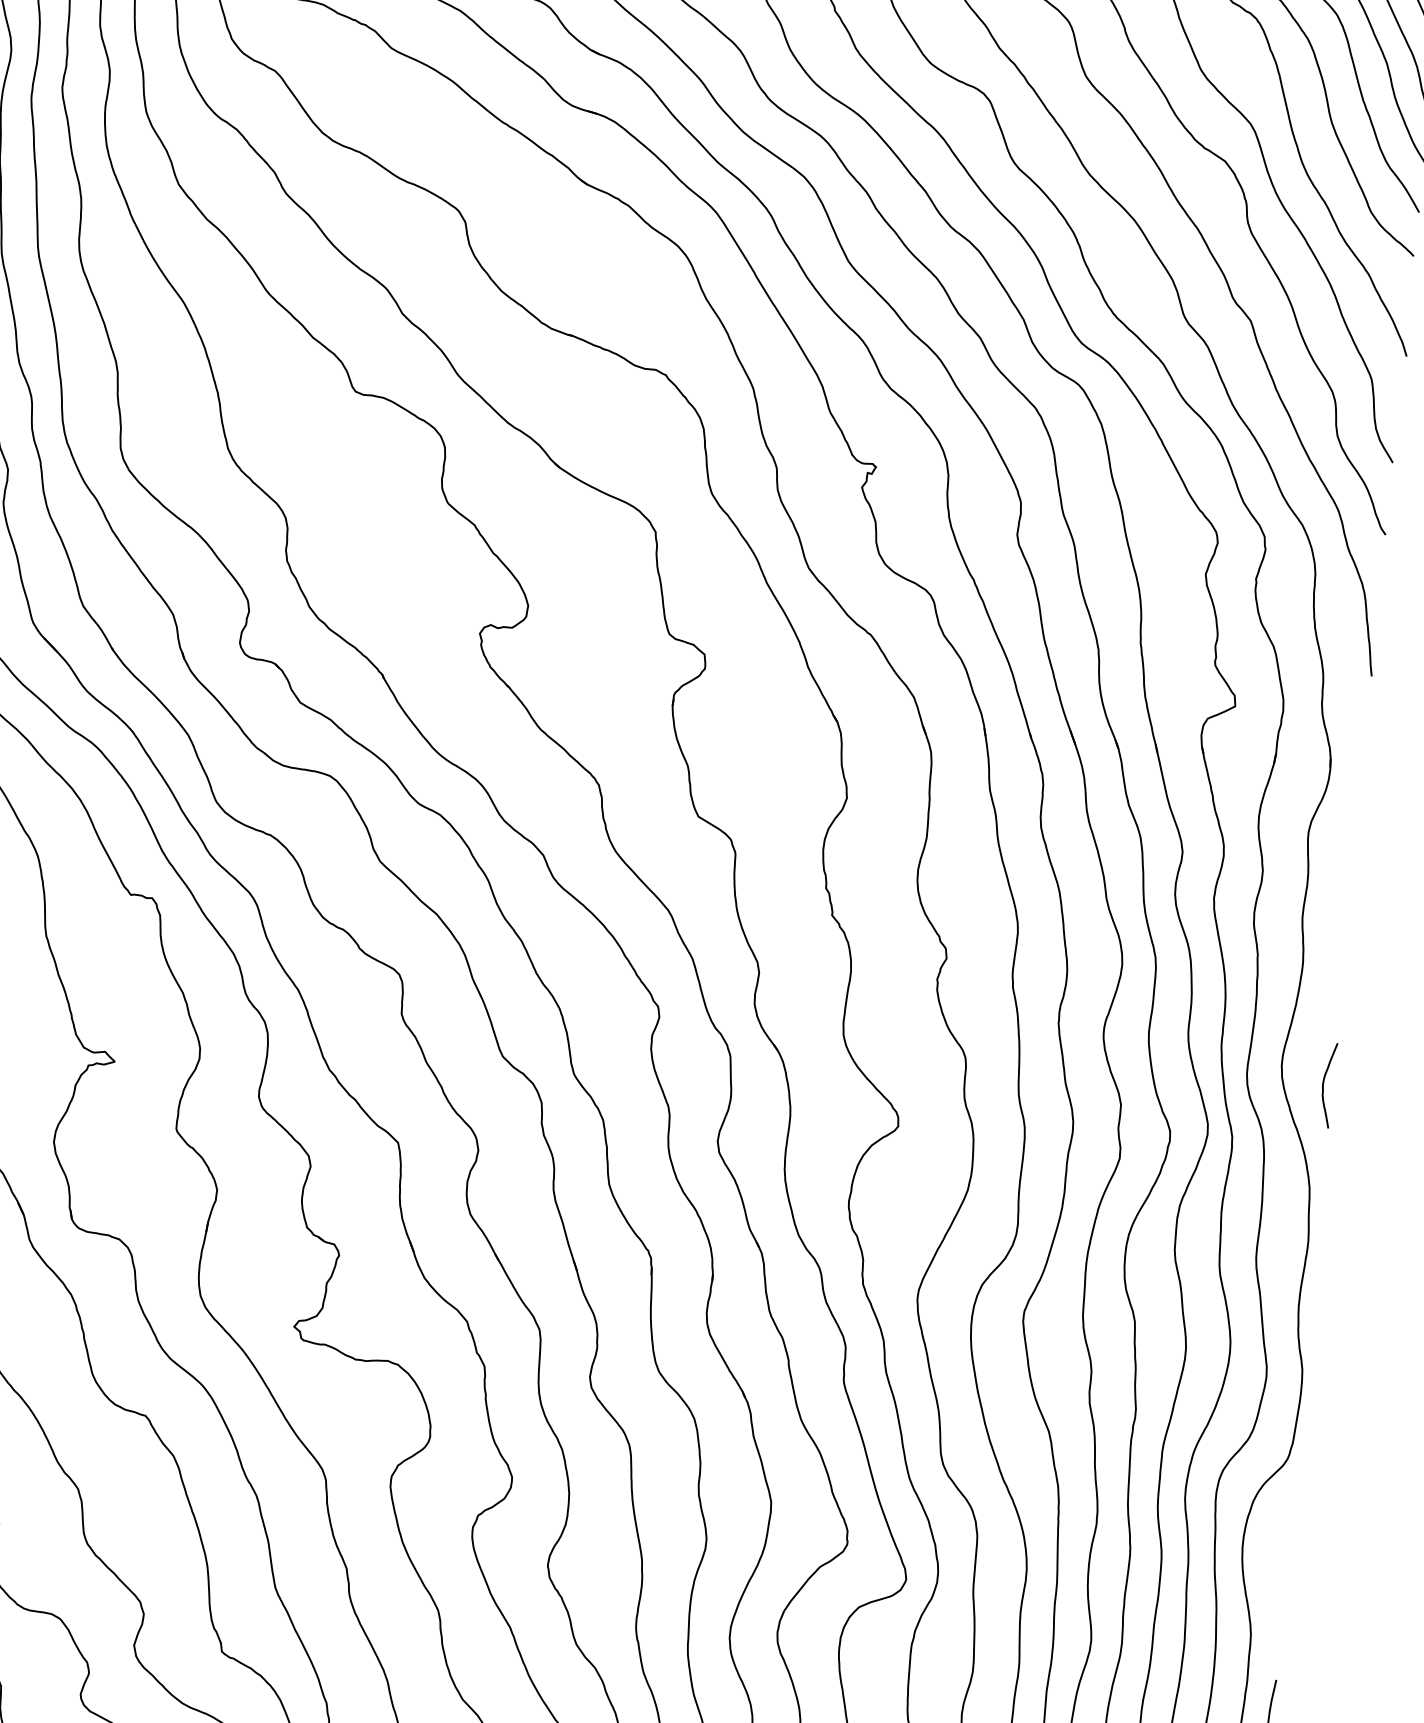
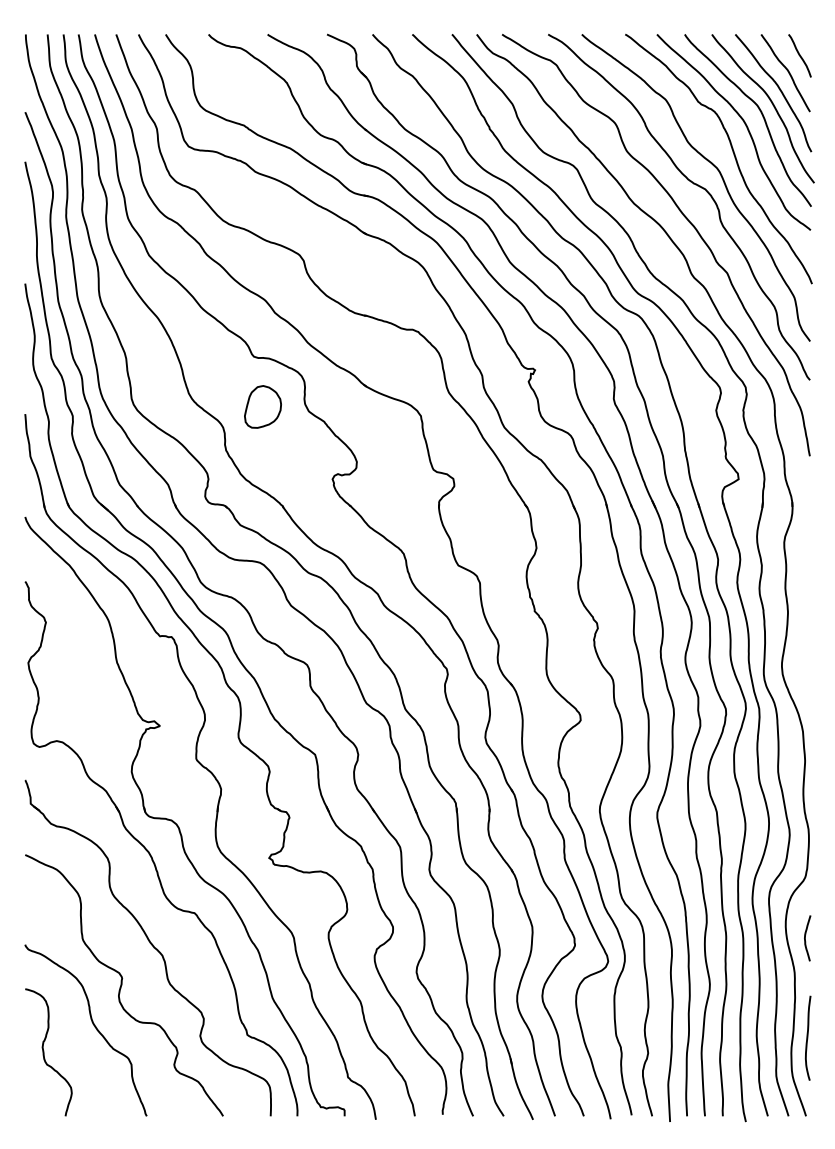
part: (362, 485) -> (262, 406), added
curve: (1324, 1085) -> (805, 938), moved

